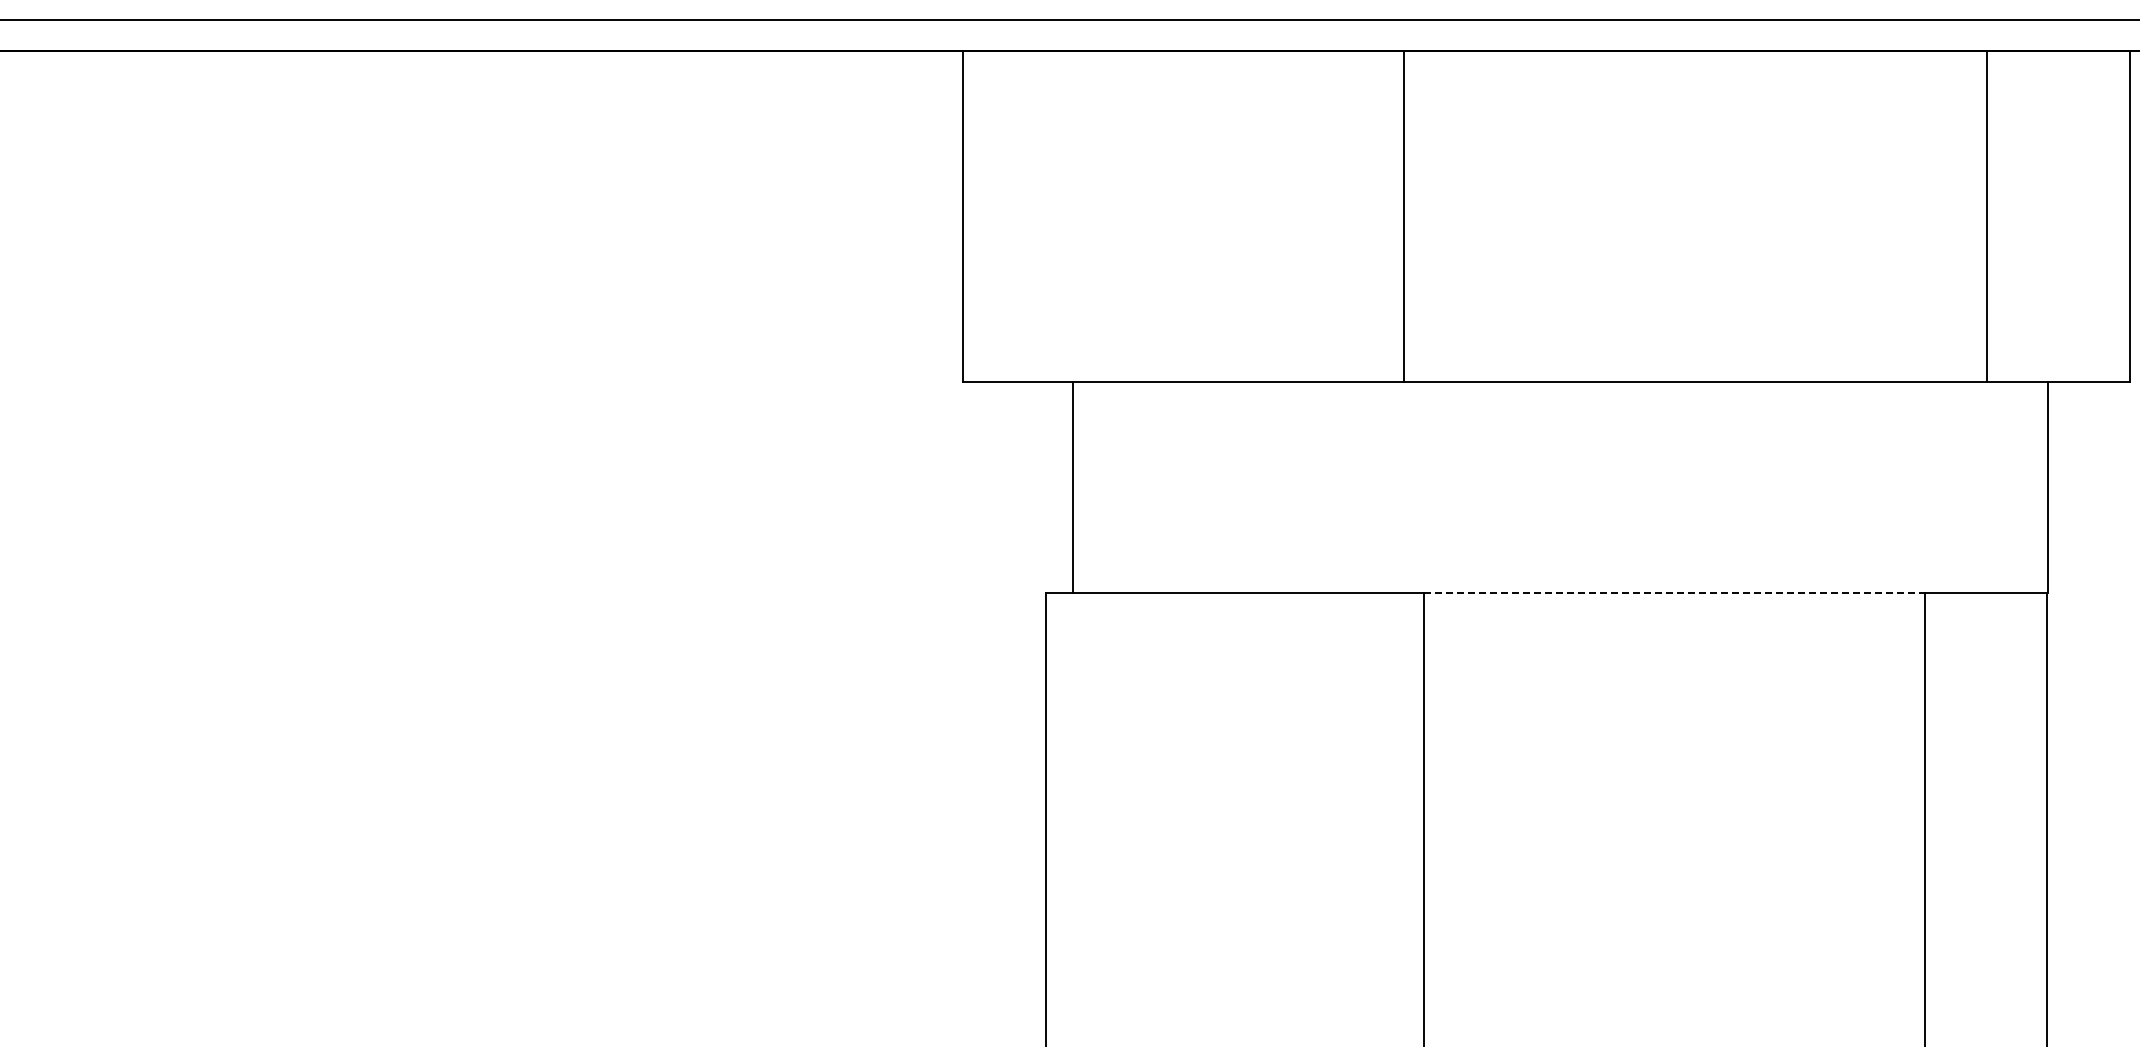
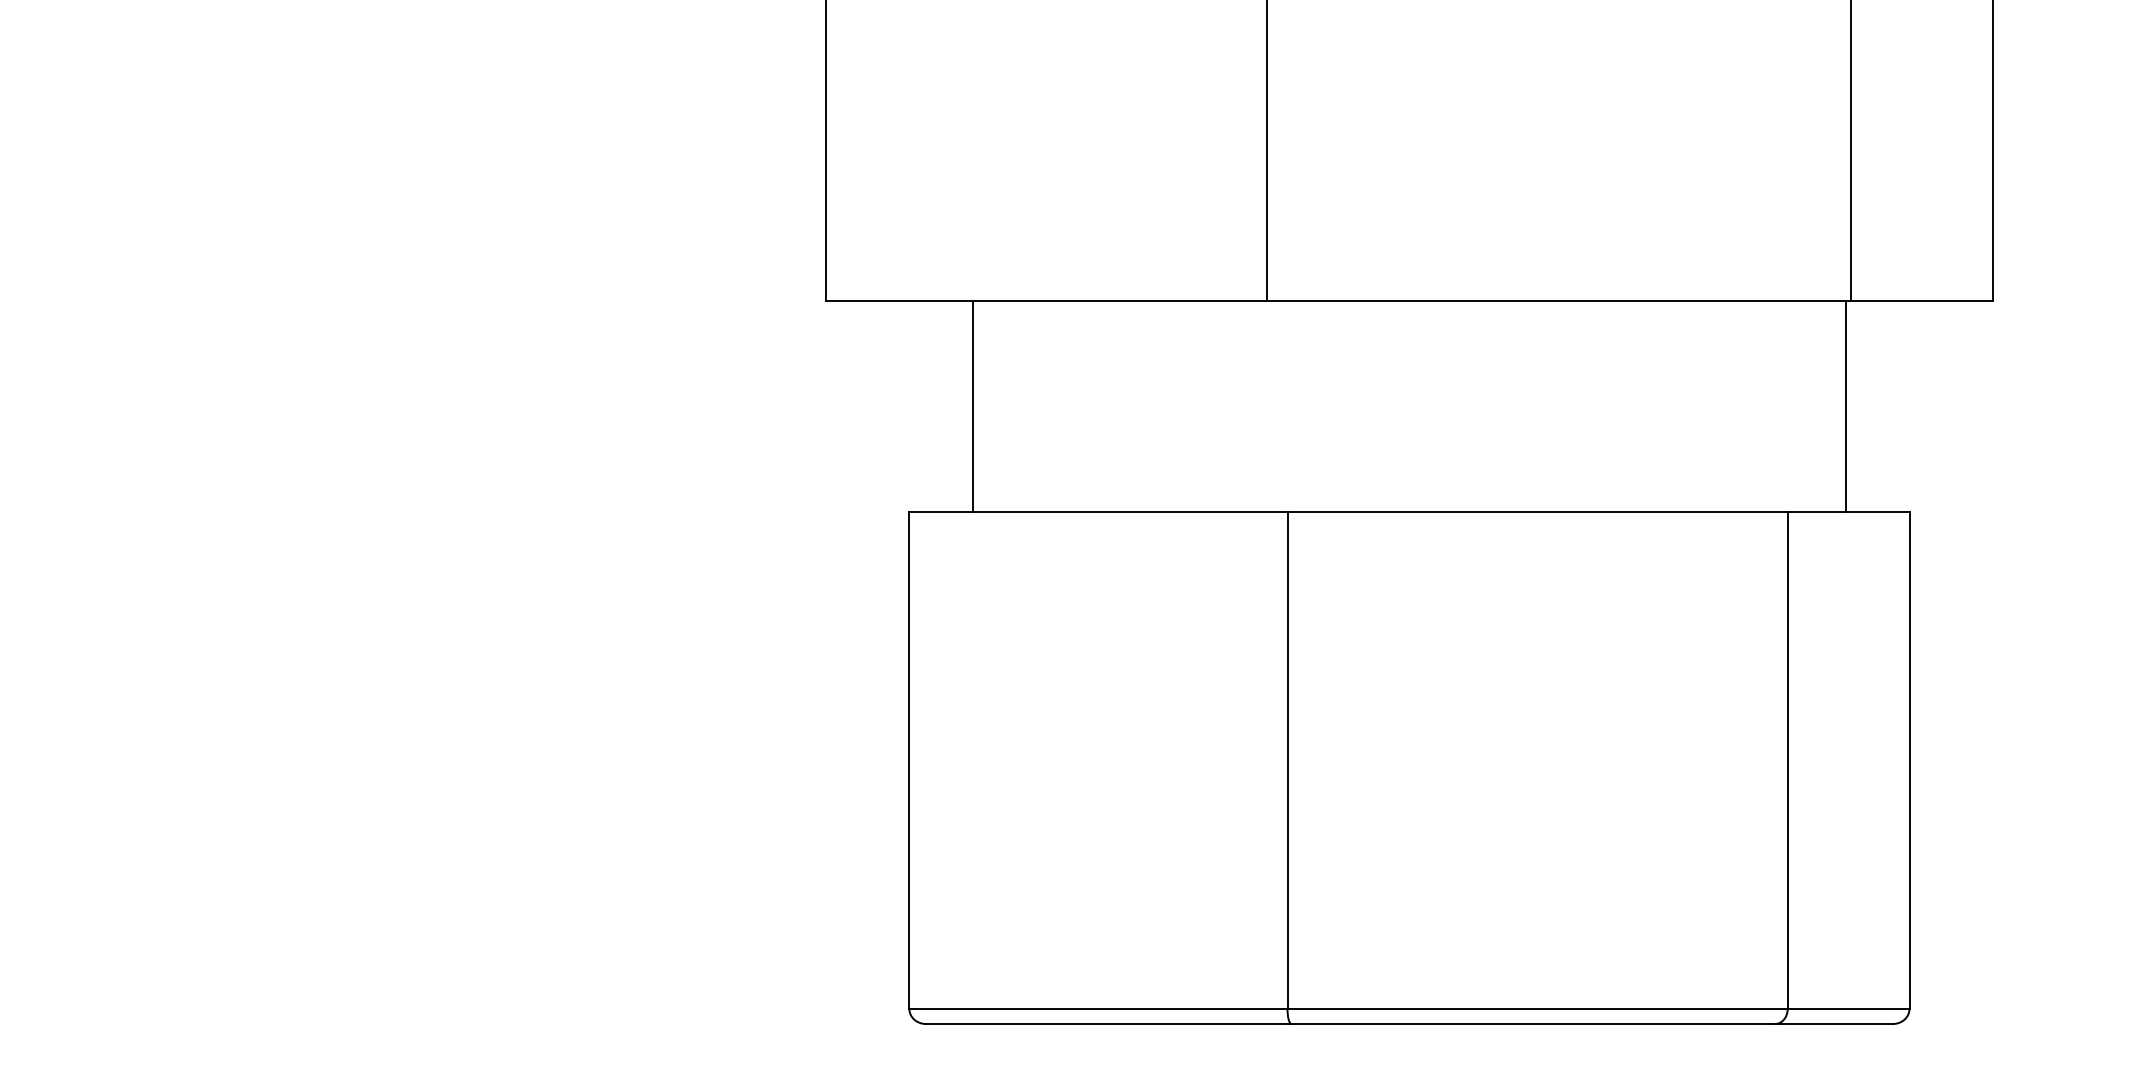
line: (1073, 486) -> (973, 406), moved
line: (2048, 486) -> (1846, 406), moved
line: (1675, 592) -> (1538, 512), dashed -> solid

